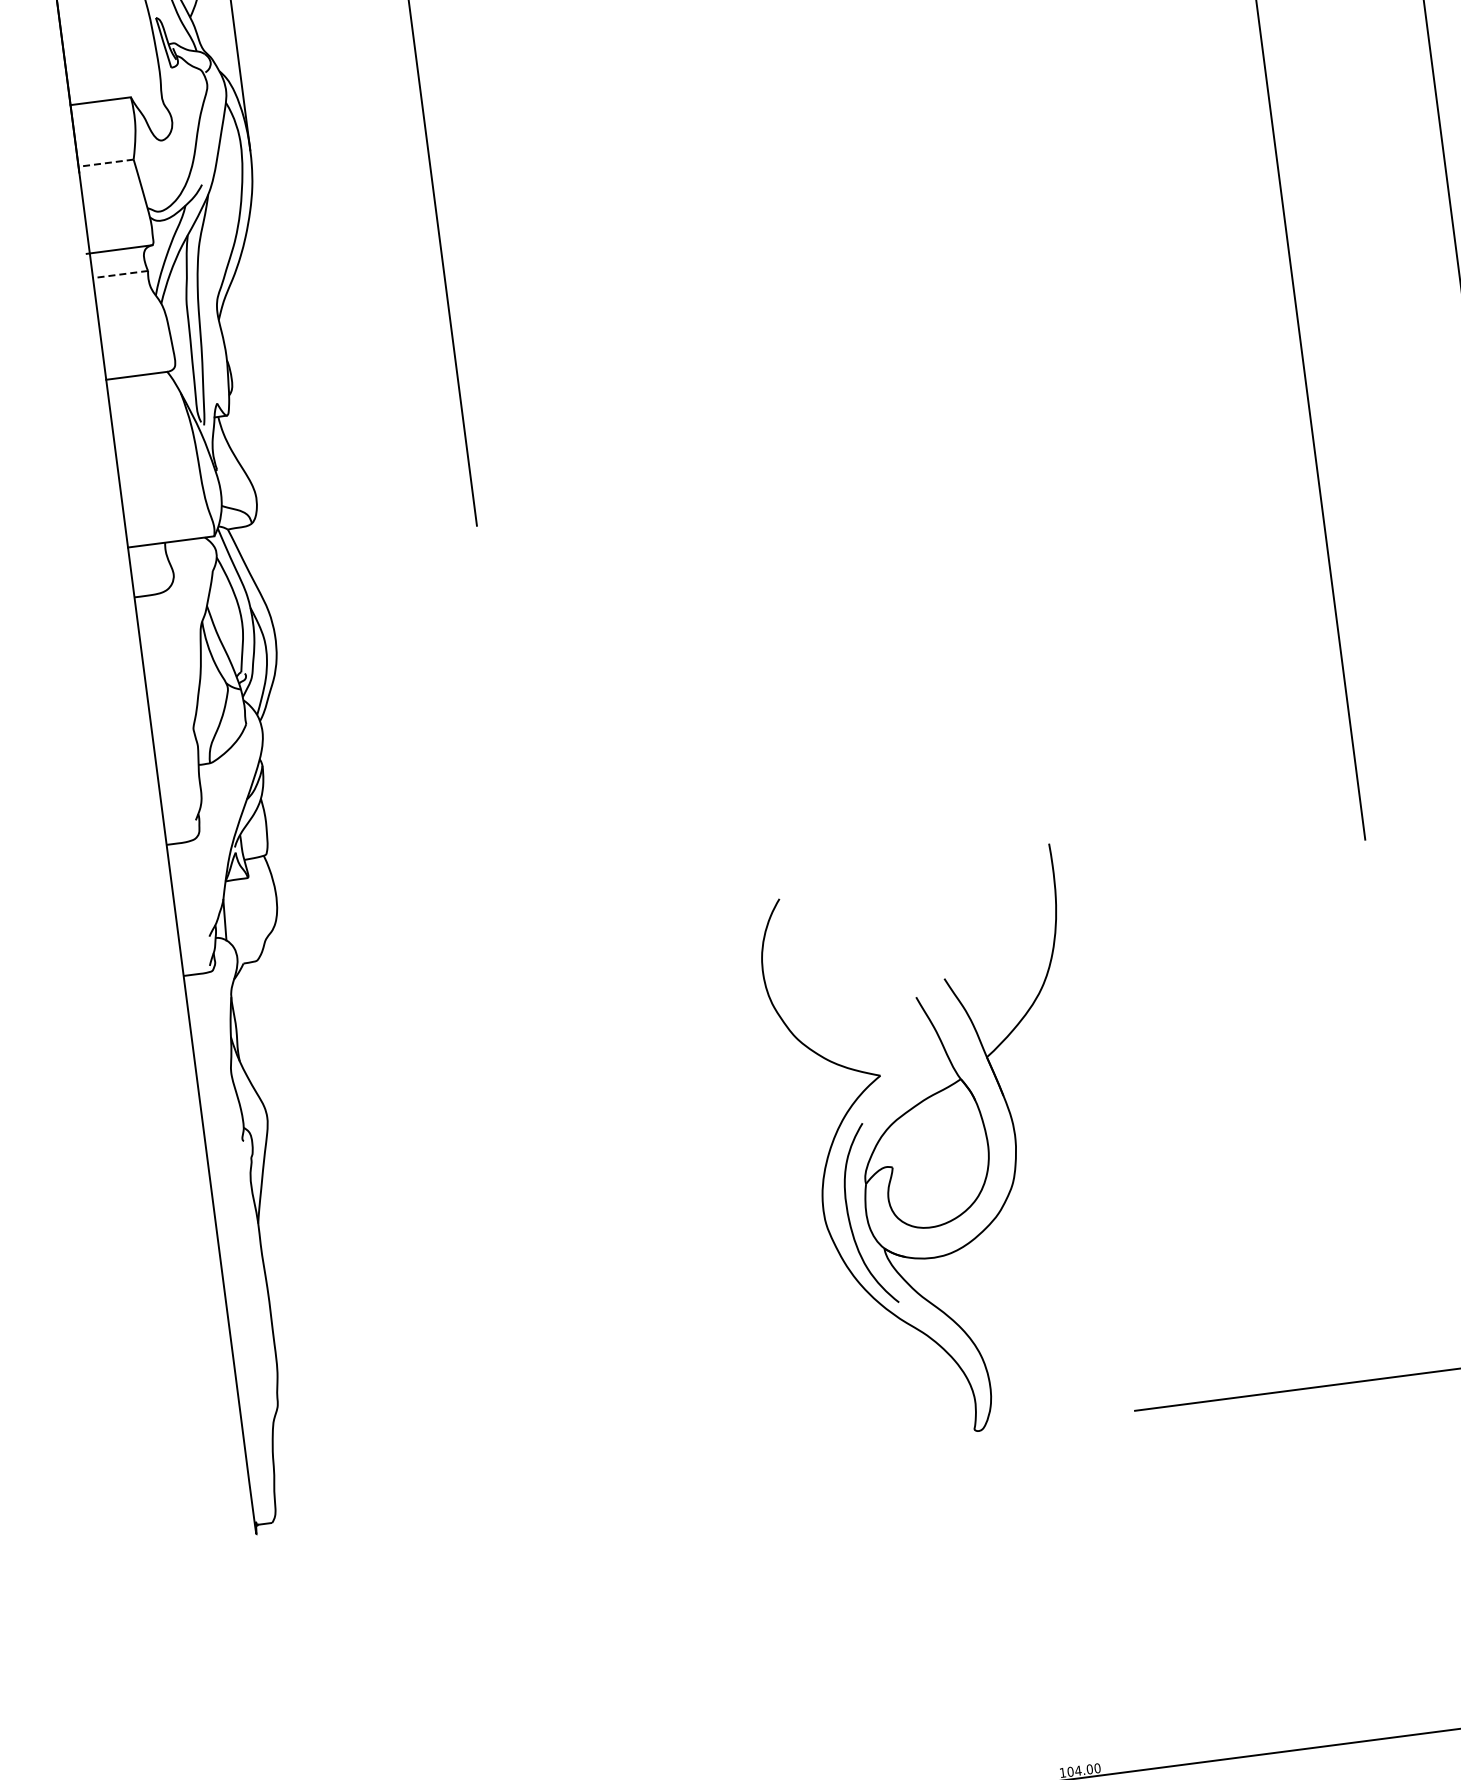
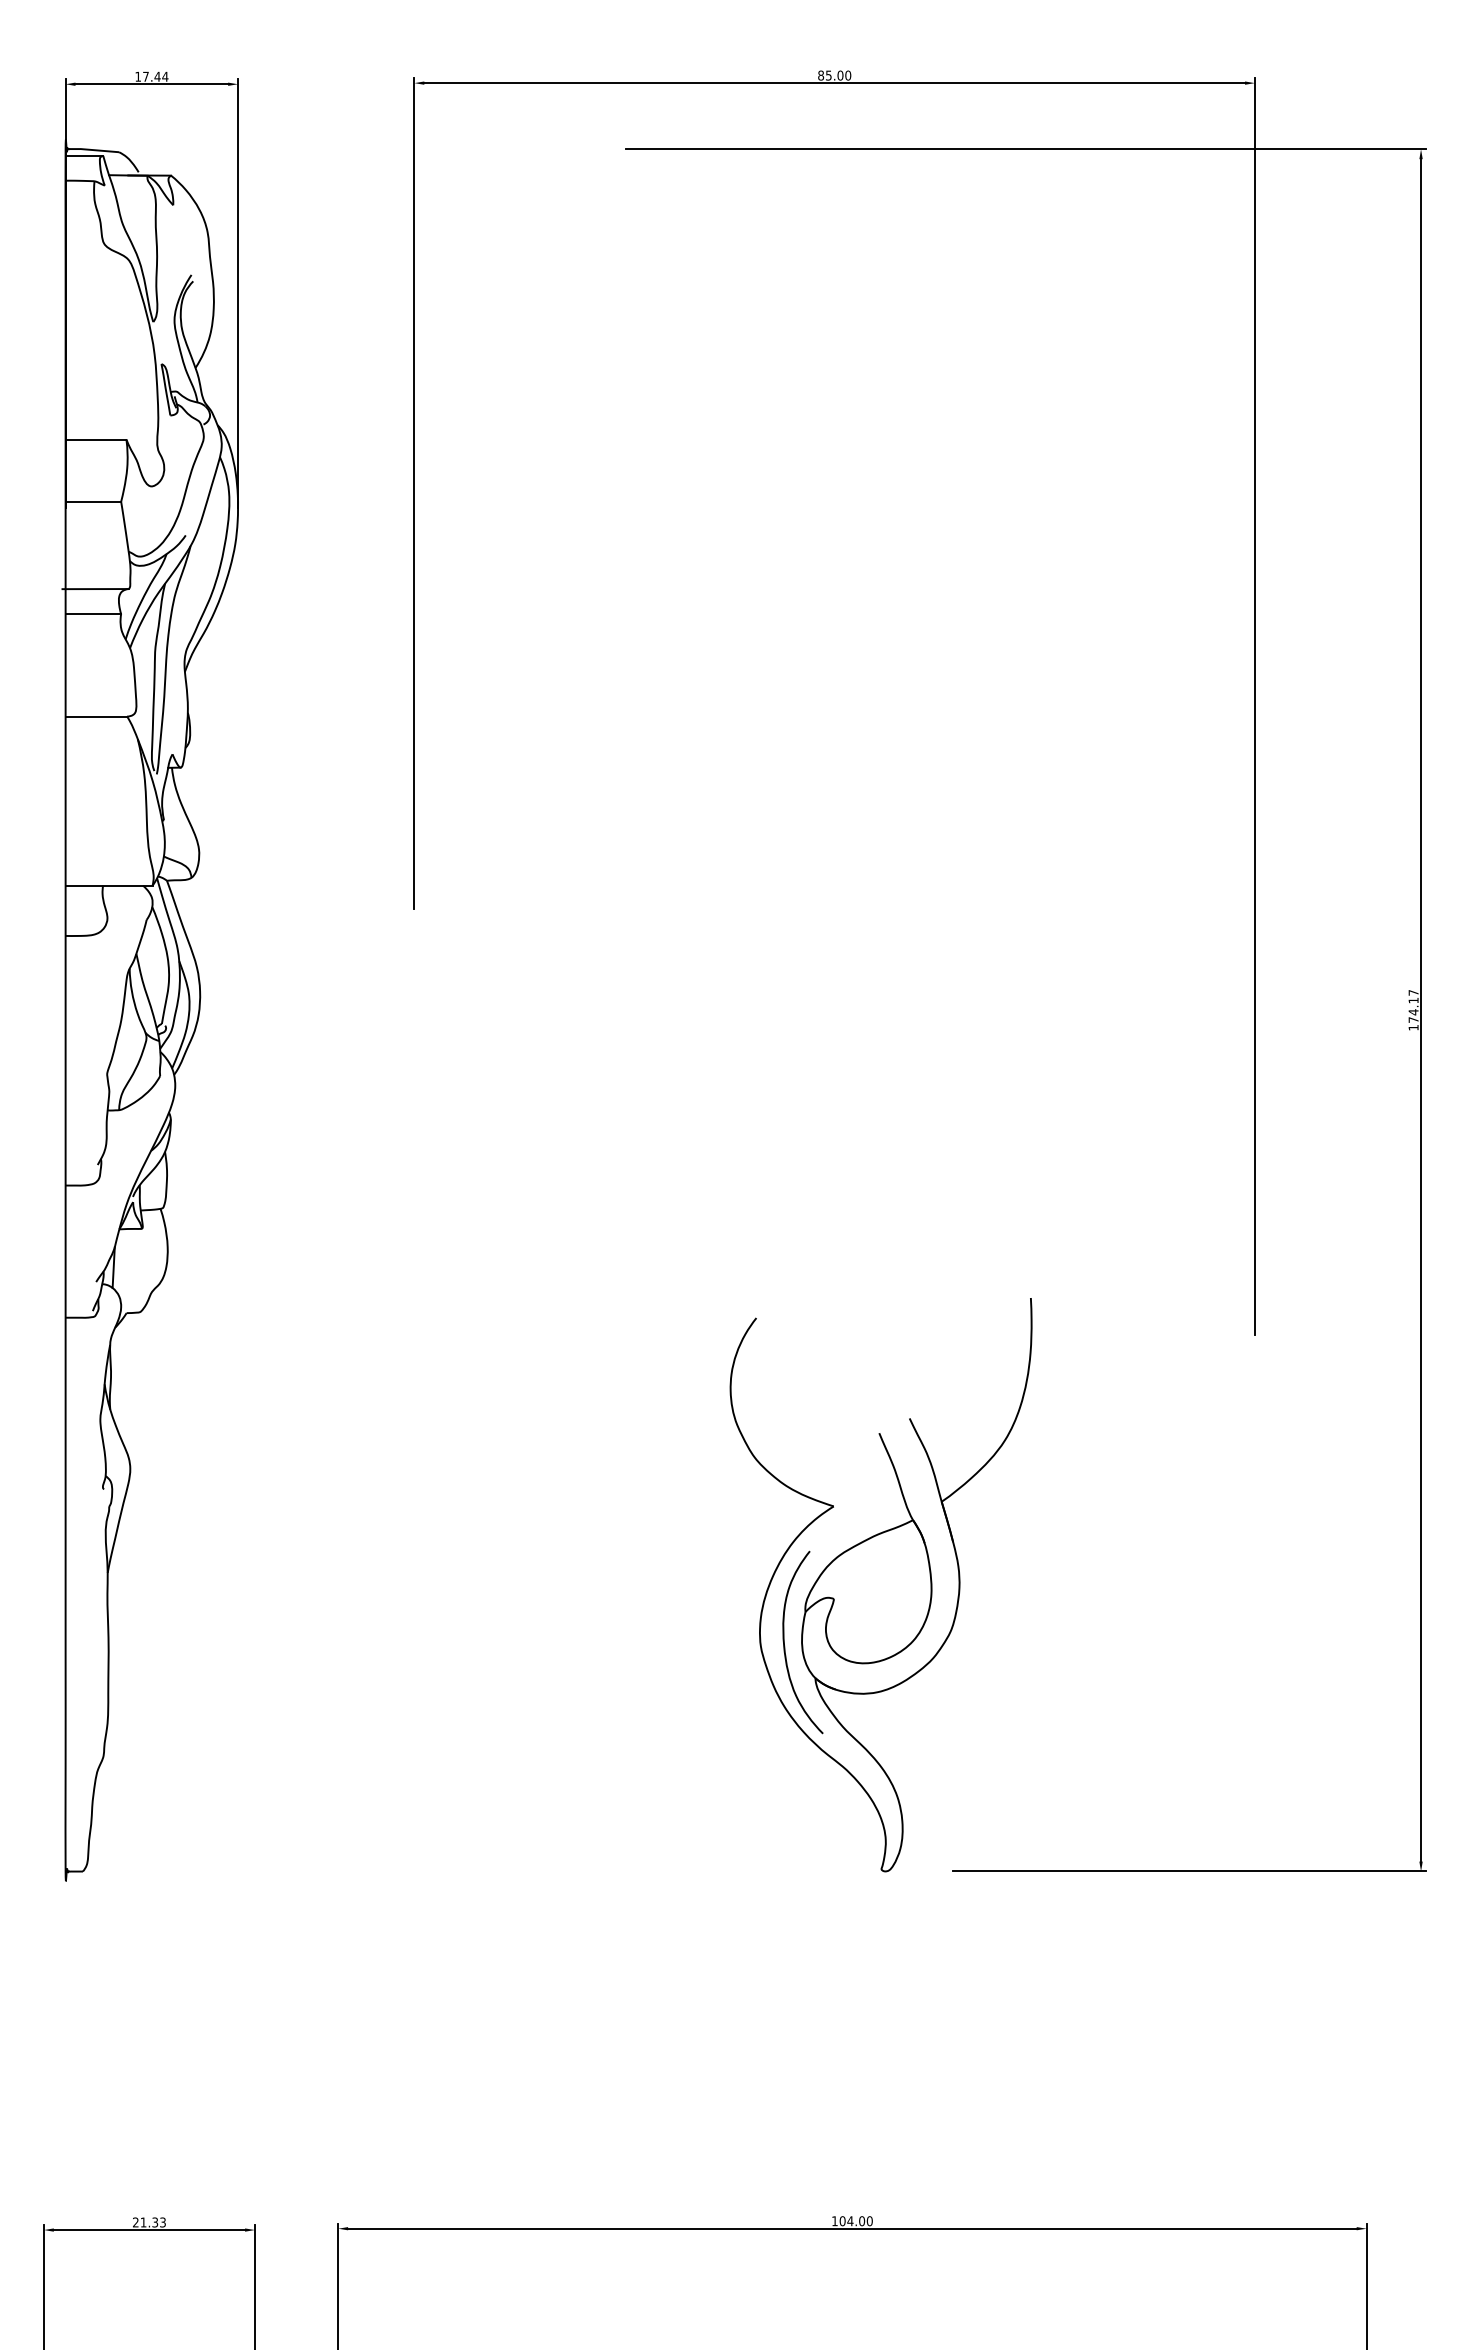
line: (106, 162) -> (93, 501), dashed -> solid
line: (120, 275) -> (93, 614), dashed -> solid
part: (936, 1148) -> (880, 1585), moved

